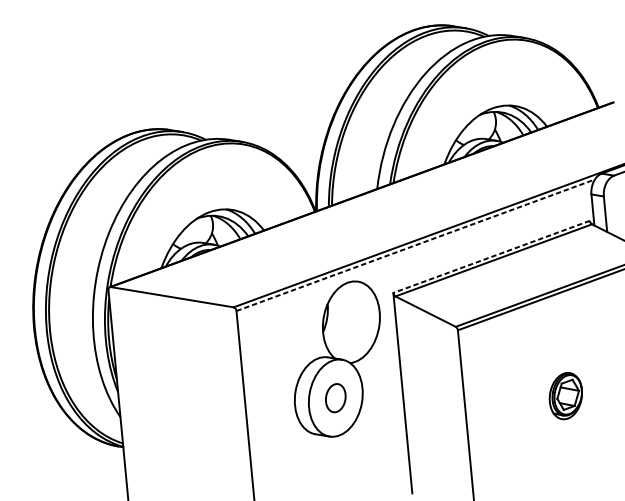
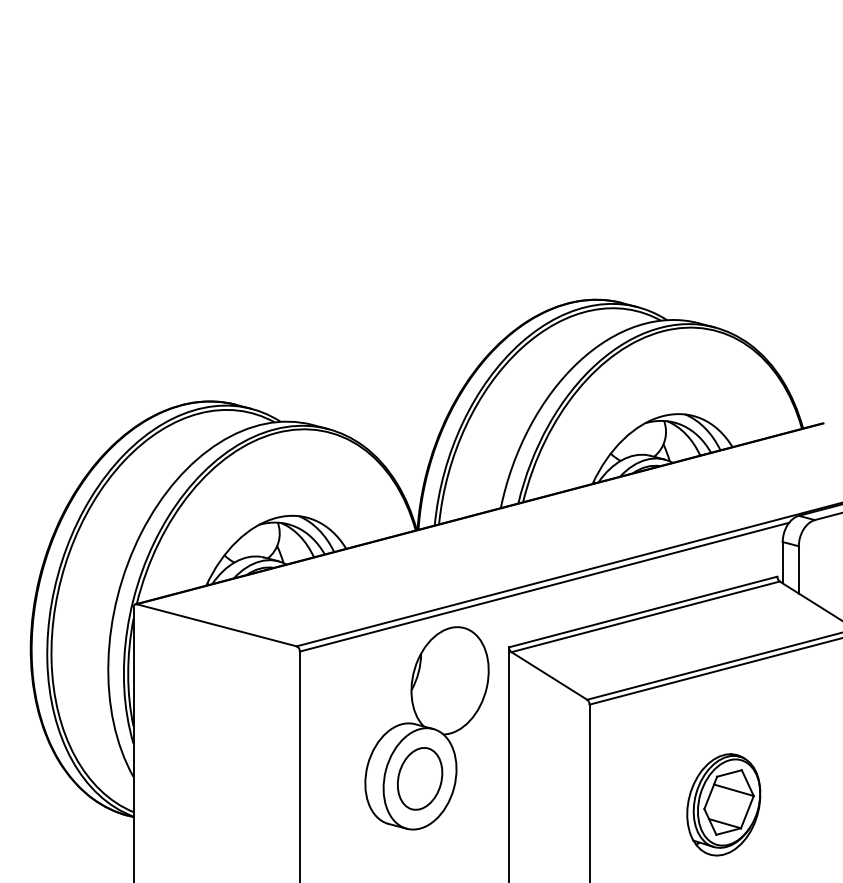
line: (415, 245) -> (544, 587), dashed -> solid
line: (491, 256) -> (643, 611), dashed -> solid
part: (565, 395) -> (723, 804), size x1.67
part: (335, 397) -> (419, 778), size x1.67

